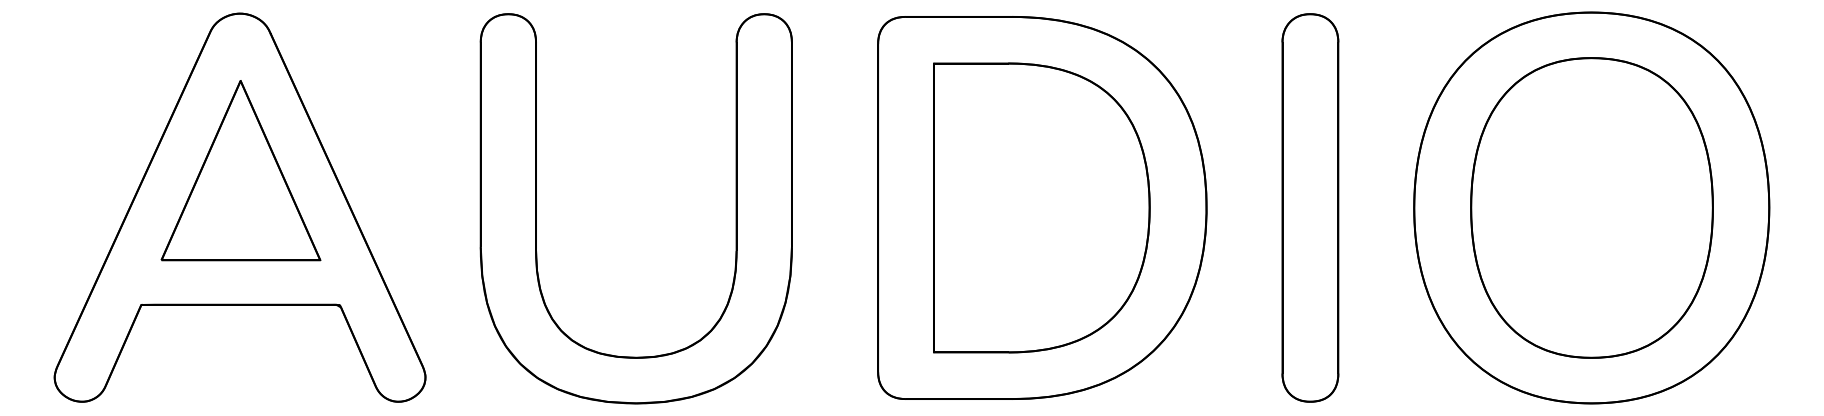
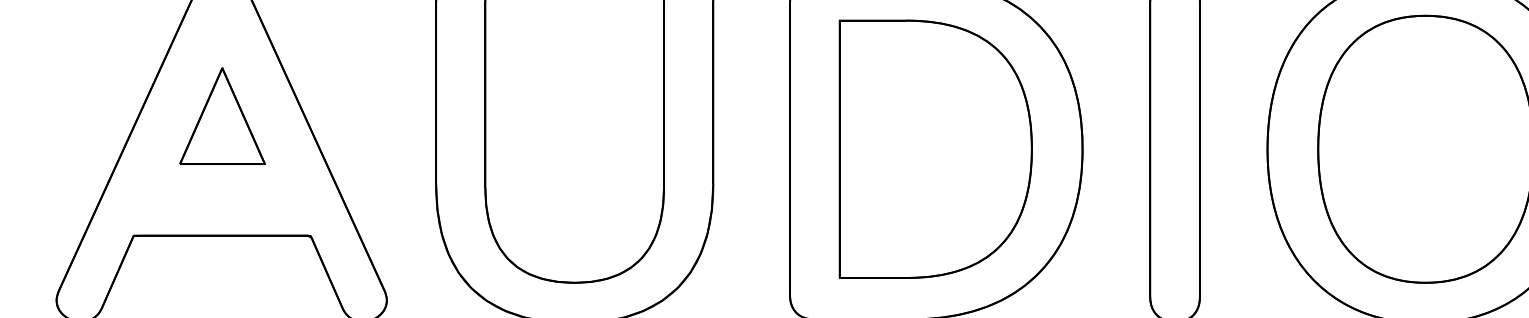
part: (240, 170) -> (222, 115), size x0.6

